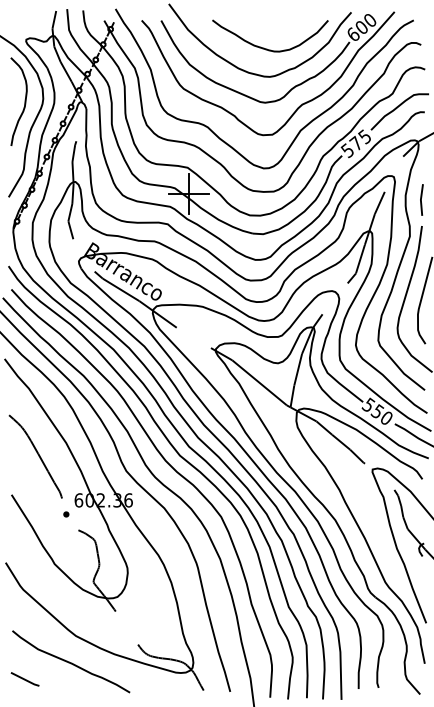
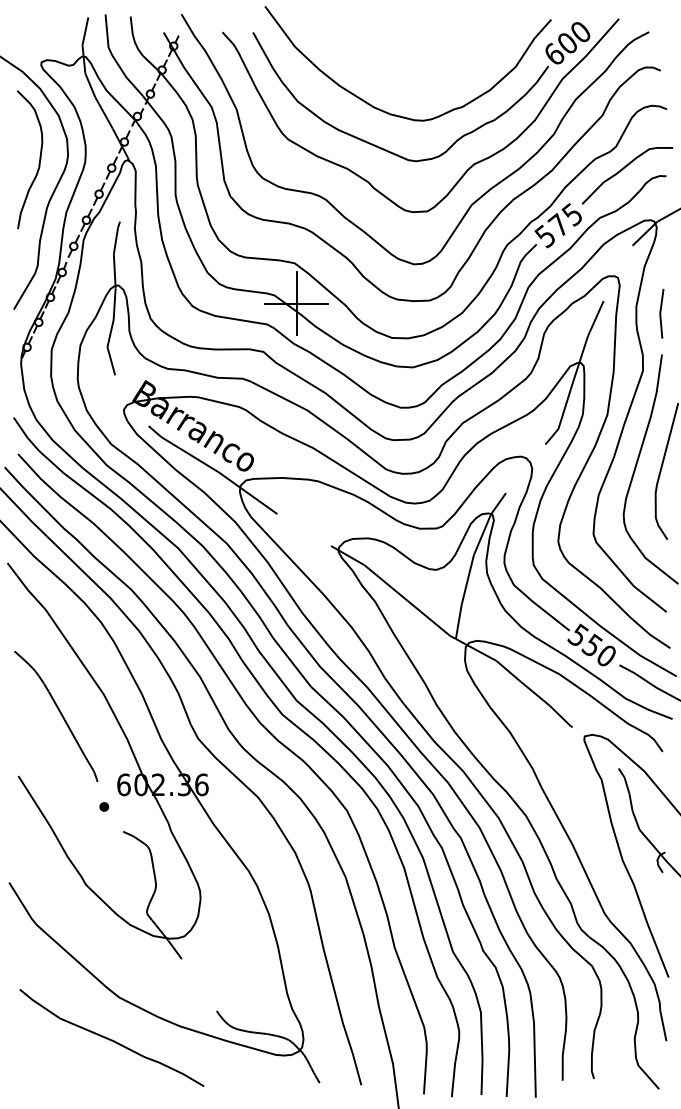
curve: (267, 48) -> (419, 76), removed
line: (24, 679) -> (38, 1065), removed

